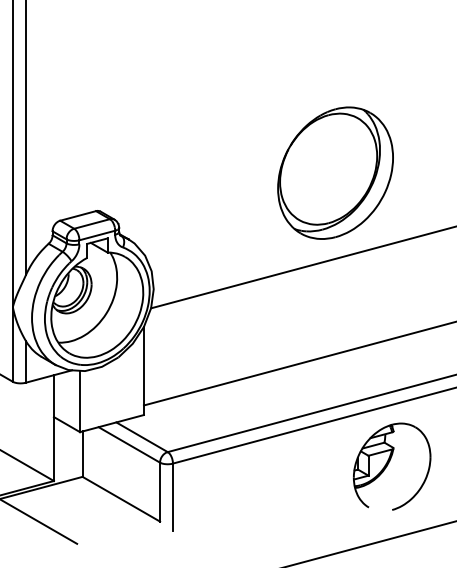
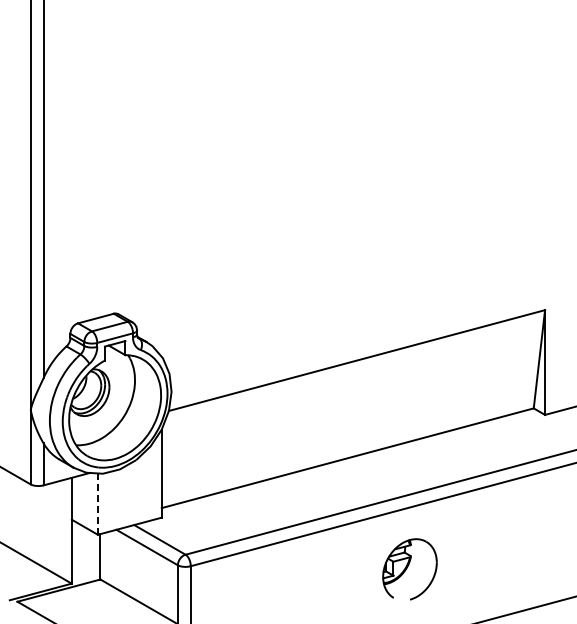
part: (335, 172) -> (353, 275), removed
line: (79, 401) -> (97, 504), solid -> dashed
part: (391, 466) -> (409, 569), size x0.7

